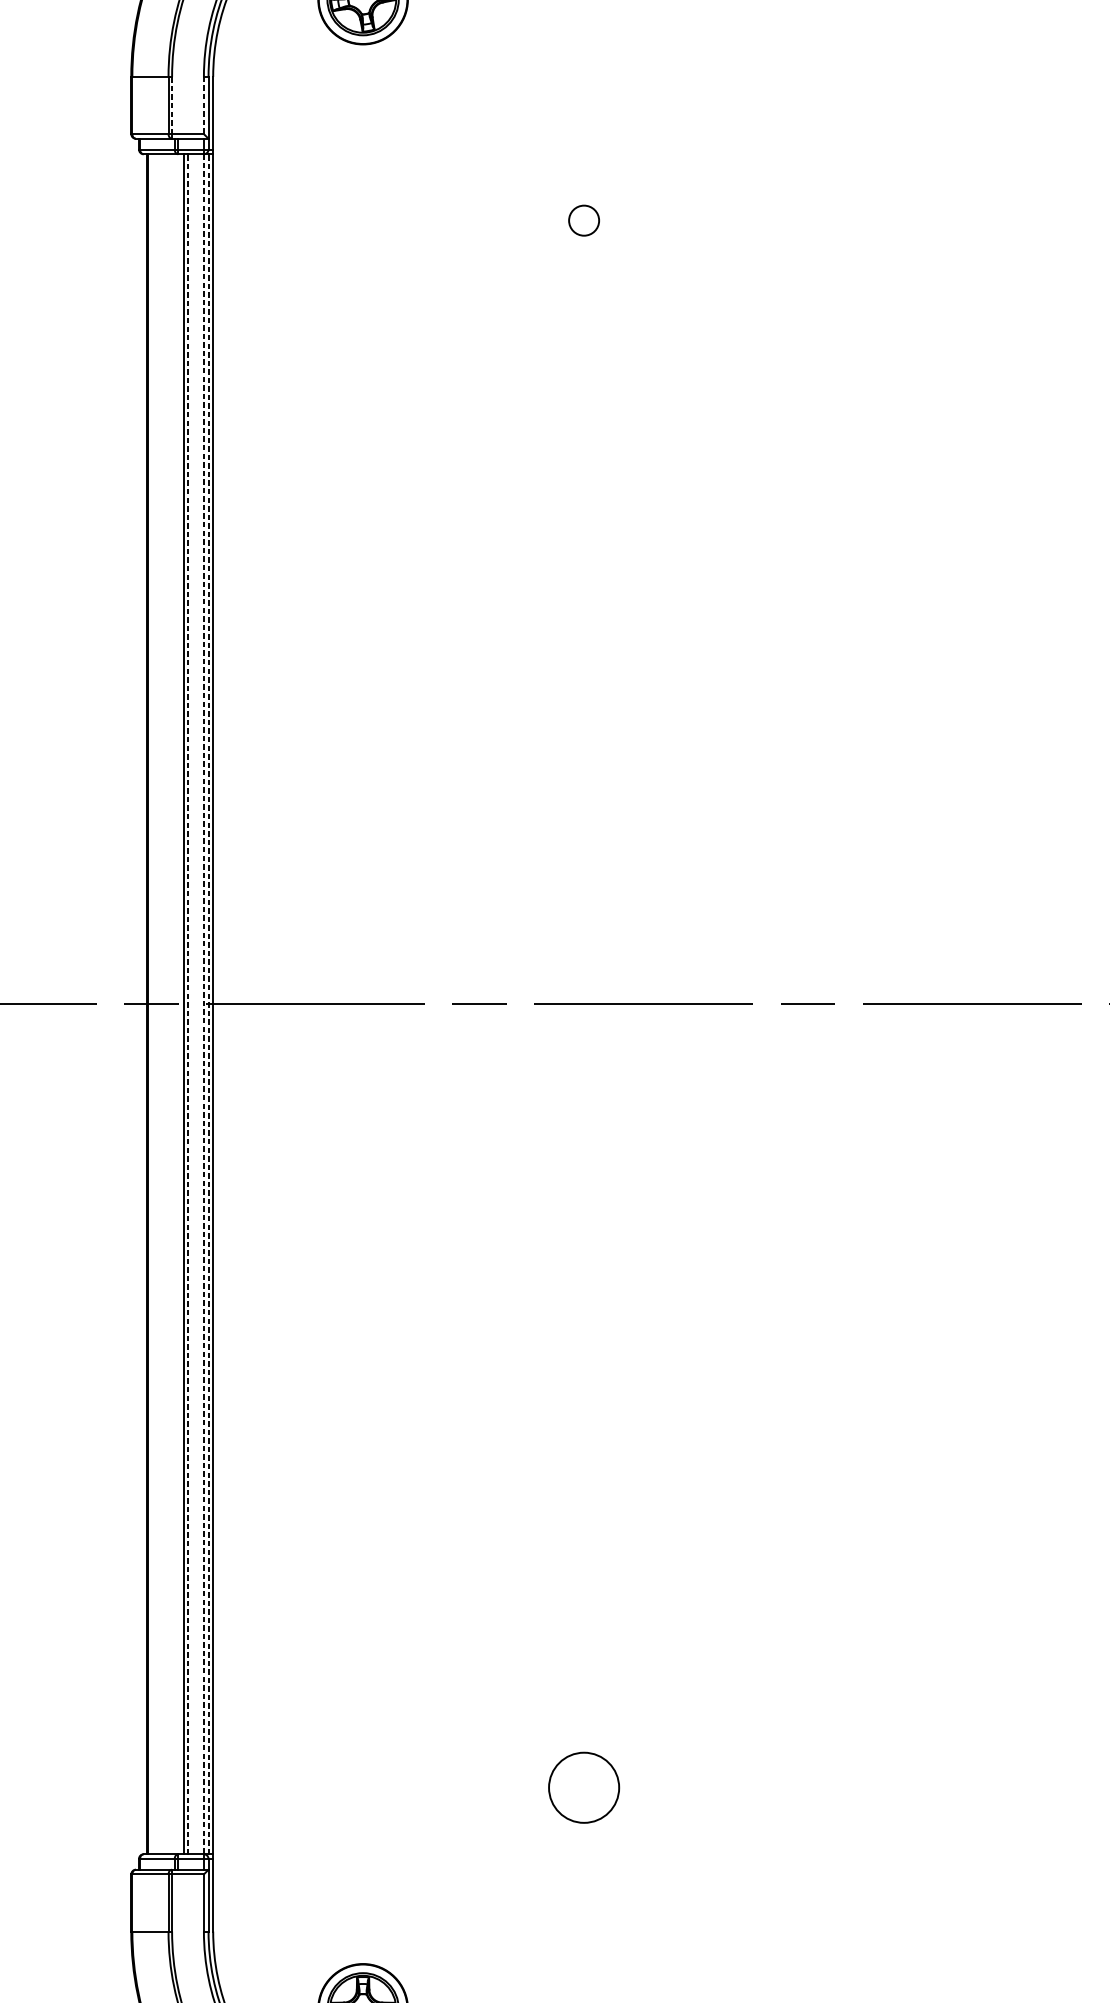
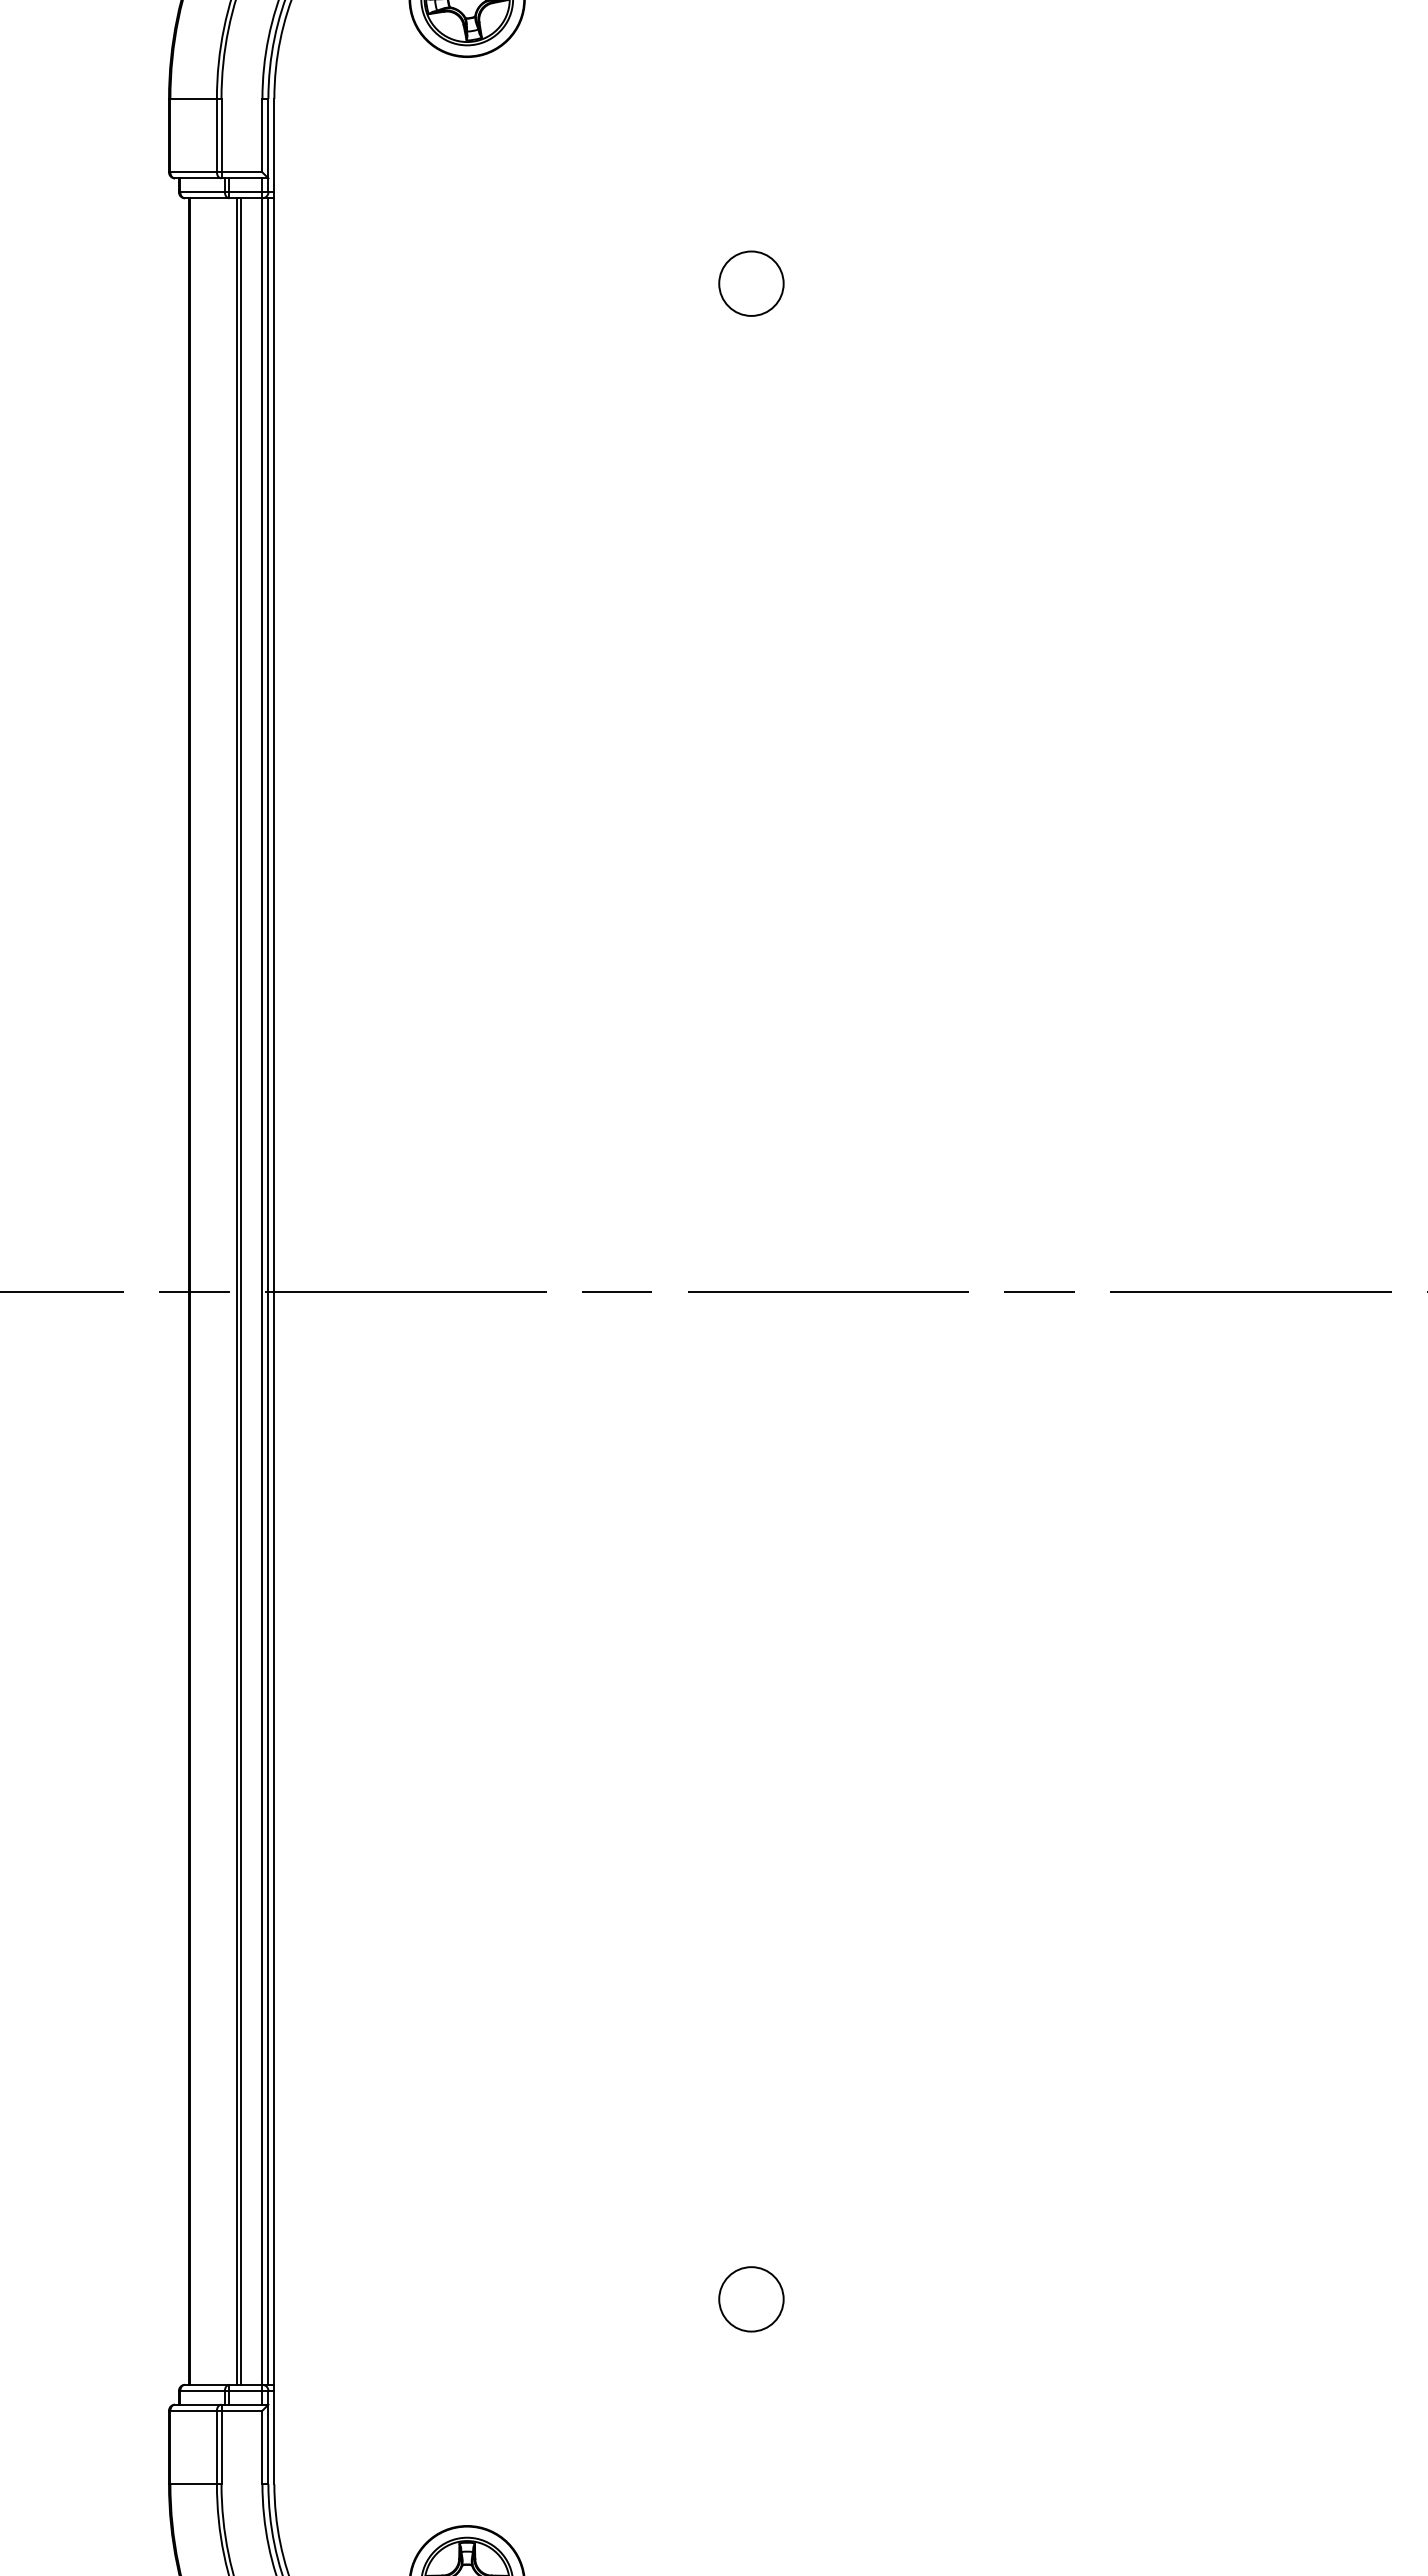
line: (172, 105) -> (221, 135), dashed -> solid
line: (203, 105) -> (262, 135), dashed -> solid
circle: (584, 220) -> (751, 283), size x1.67
line: (187, 1004) -> (241, 1291), dashed -> solid
line: (203, 1004) -> (262, 1292), dashed -> solid
line: (208, 1004) -> (268, 1291), dashed -> solid
circle: (584, 1787) -> (751, 2299), size x0.71

